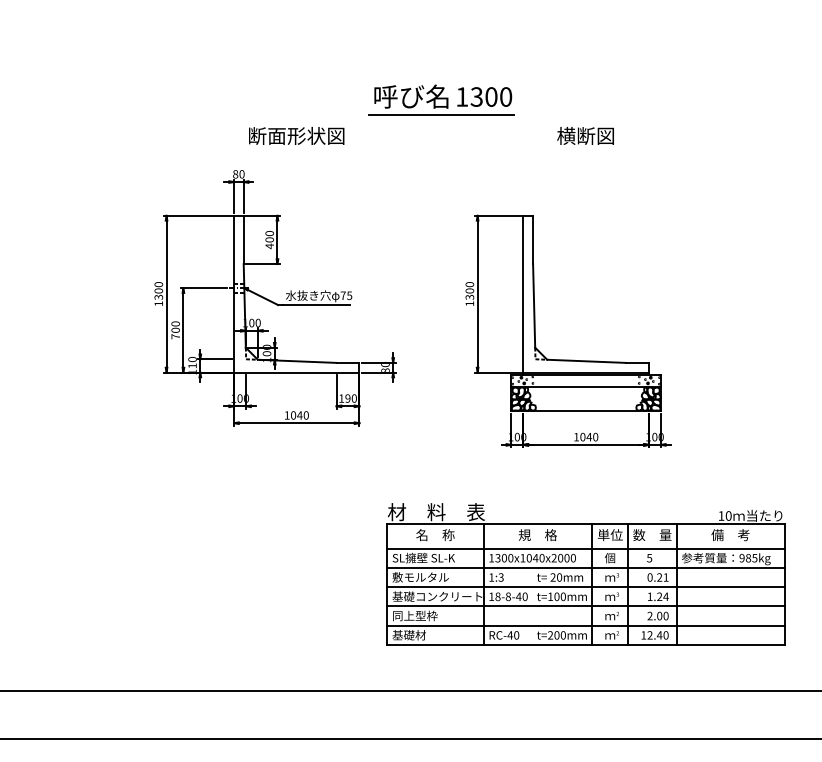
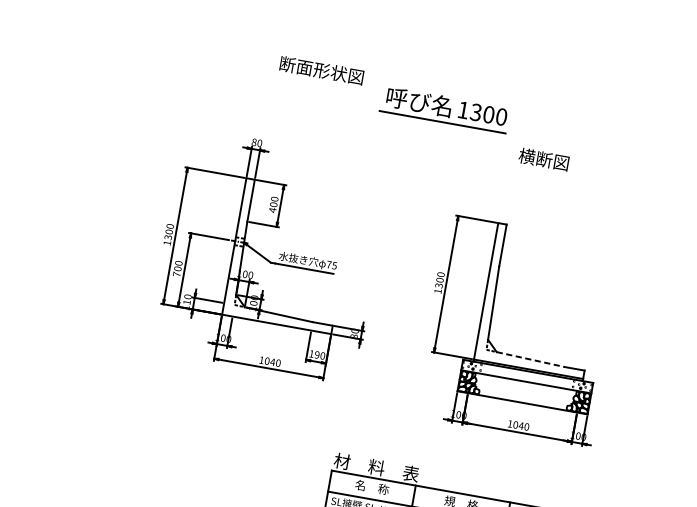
text: (296, 135) -> (321, 70), moved
text: (585, 135) -> (543, 159), moved
line: (587, 361) -> (531, 359), solid -> dashed

